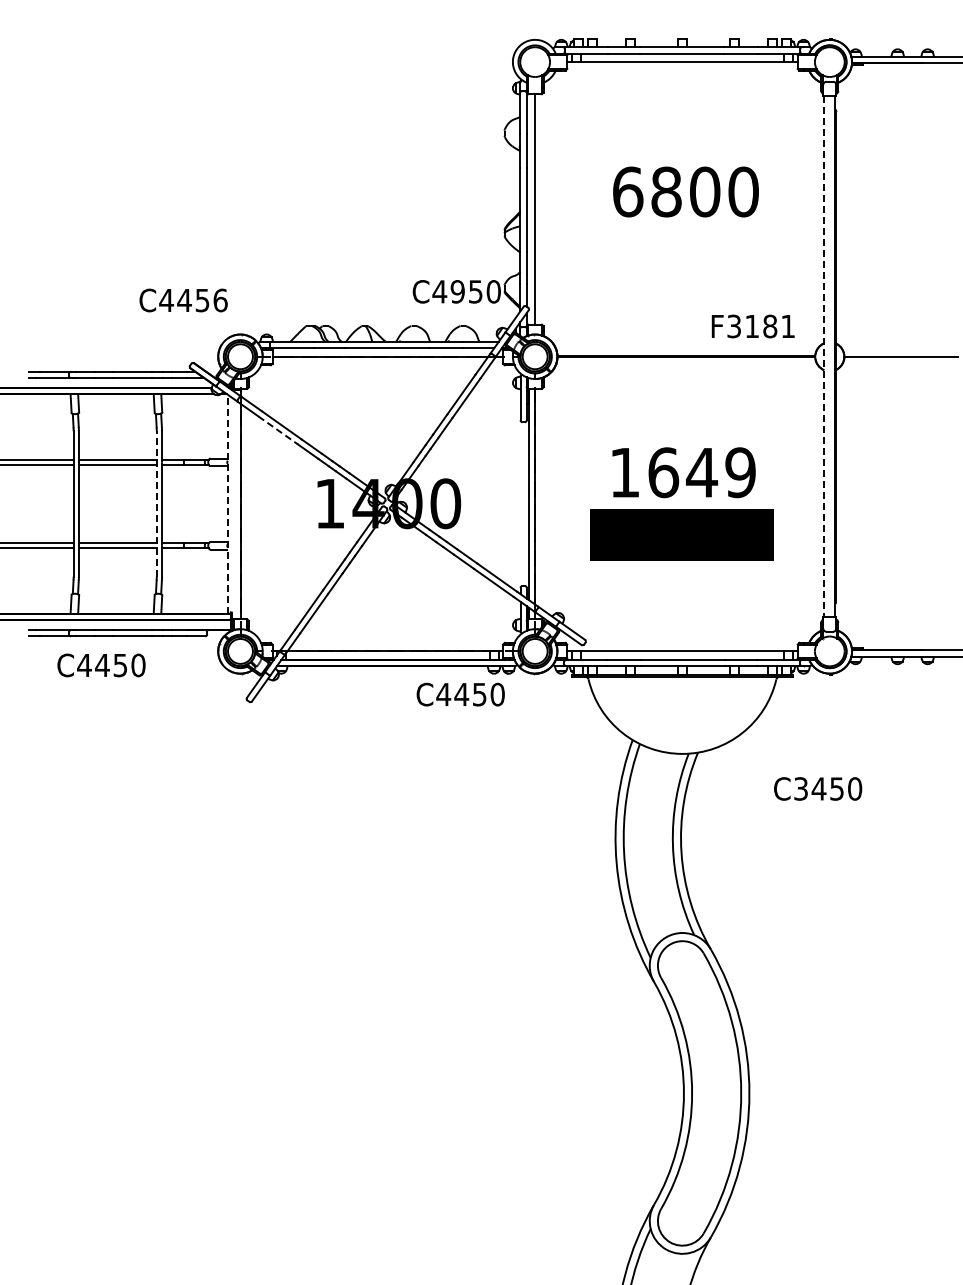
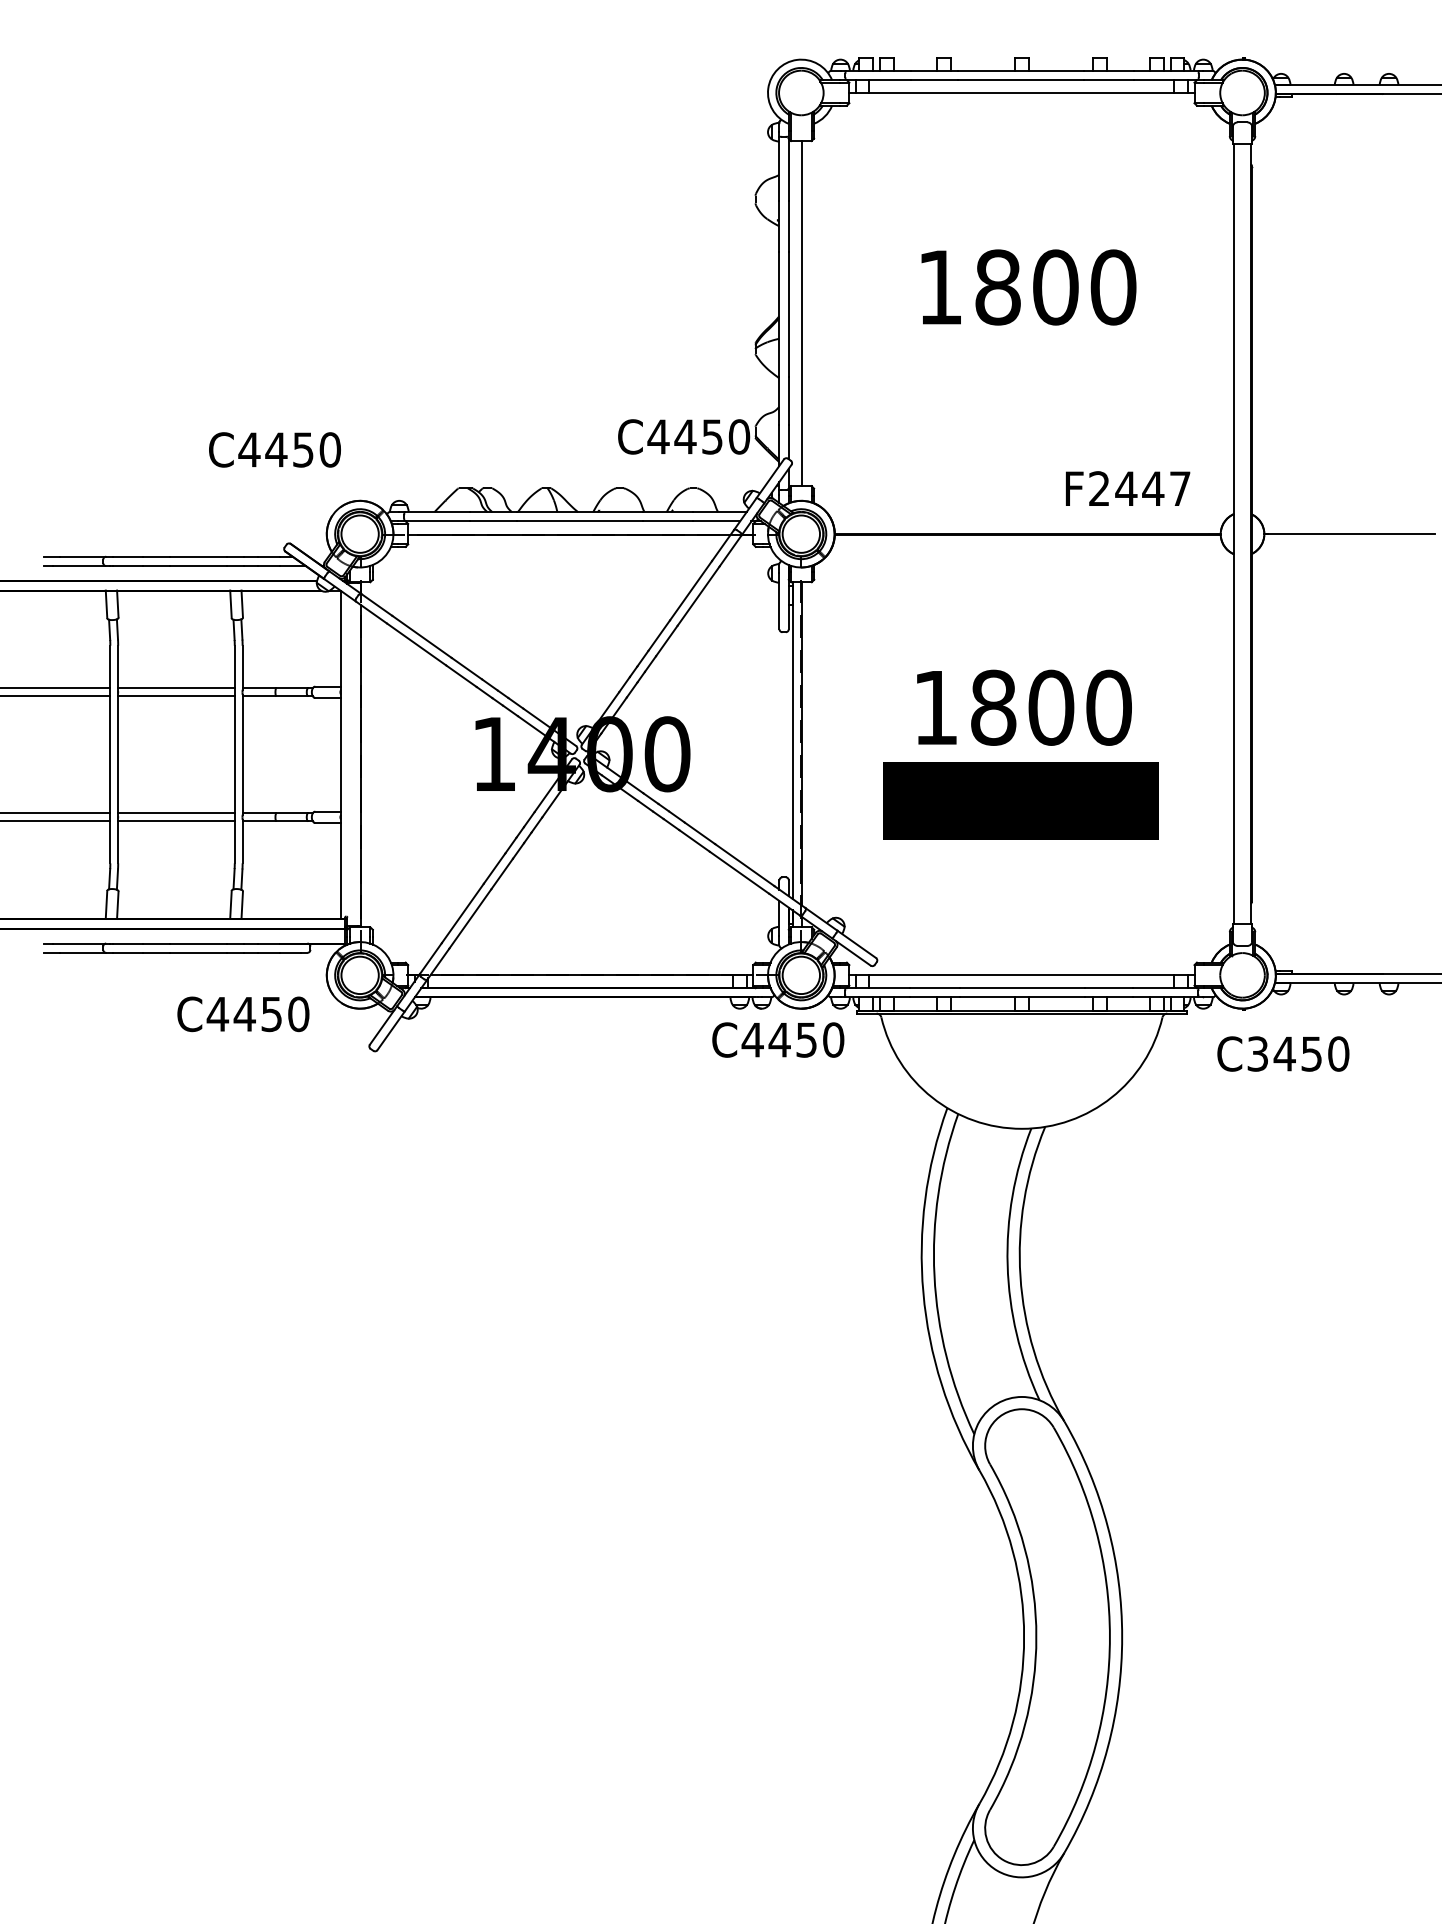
text: (628, 191) -> (941, 286), 6800 -> 1800
text: (457, 291) -> (685, 436), C4950 -> C4450
text: (220, 300) -> (330, 449), C4456 -> C4450
text: (760, 326) -> (1138, 488), F3181 -> F2447
line: (824, 357) -> (1234, 535), dashed -> solid
line: (278, 430) -> (417, 644), dashed -> solid
text: (701, 472) -> (1050, 707), 1649 -> 1800
line: (156, 503) -> (234, 753), dashed -> solid
line: (227, 504) -> (340, 755), dashed -> solid
text: (101, 665) -> (243, 1014), moved
text: (460, 694) -> (777, 1039), moved
text: (818, 788) -> (1283, 1053), moved

